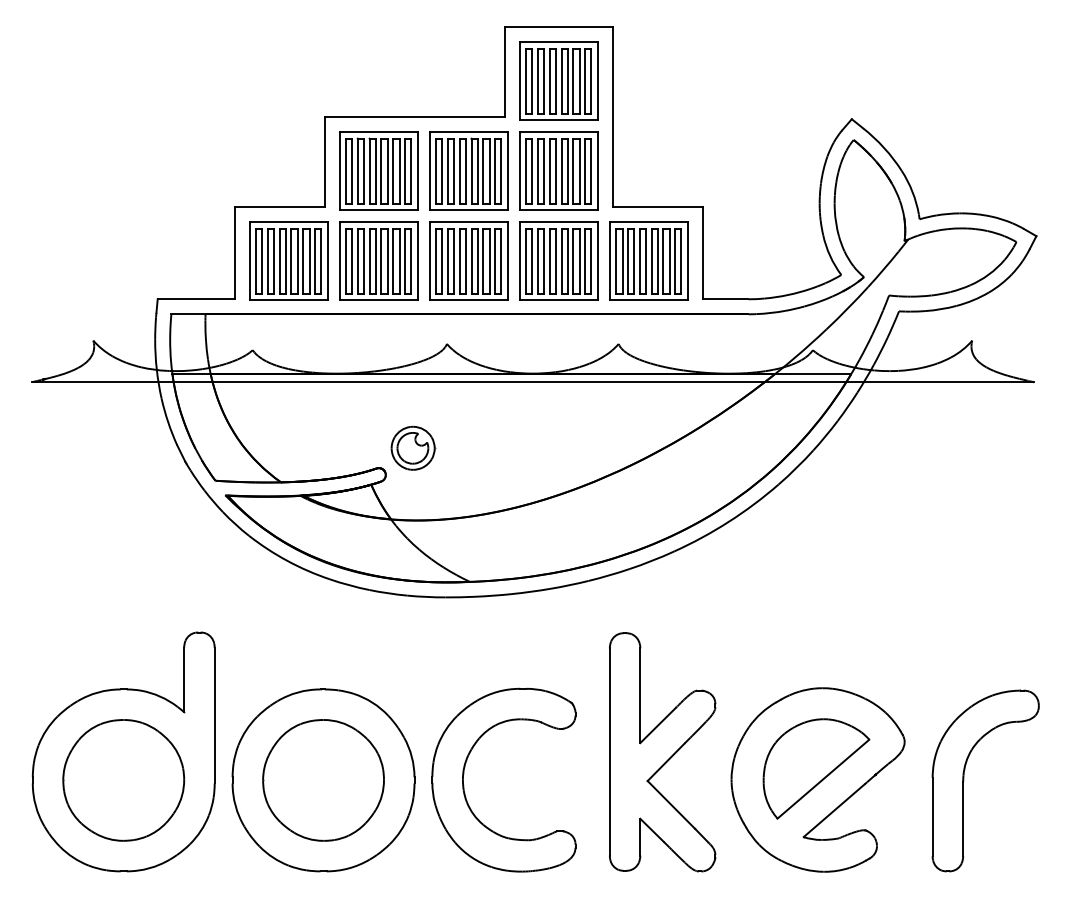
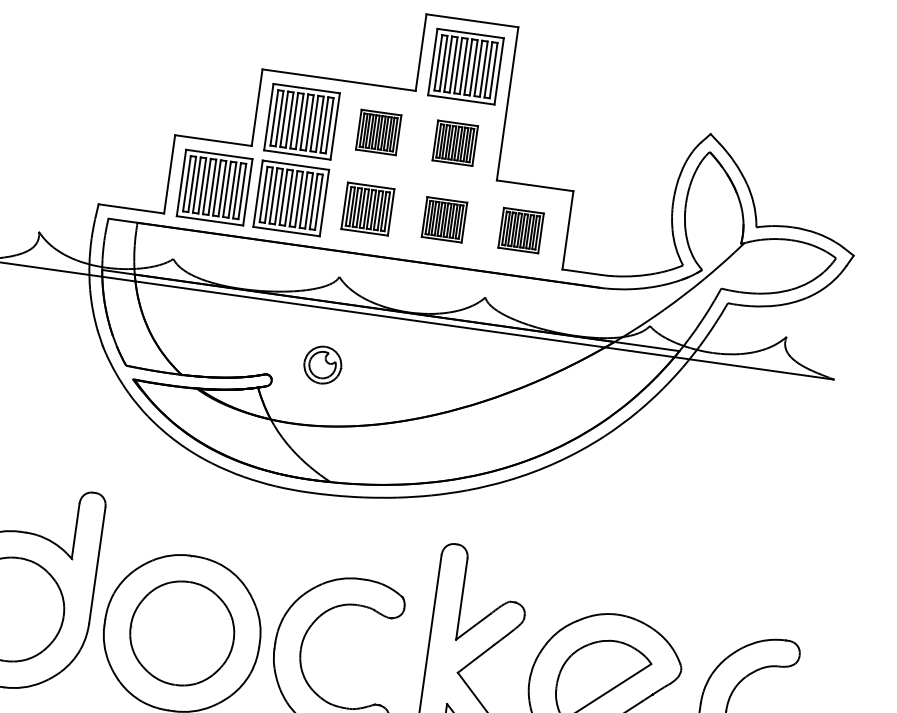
part: (468, 170) -> (378, 131), size x0.6
part: (558, 170) -> (455, 142), size x0.6
part: (468, 260) -> (367, 208), size x0.7
part: (558, 260) -> (444, 219), size x0.6
part: (648, 260) -> (520, 230), size x0.6
part: (413, 447) -> (323, 364), moved

